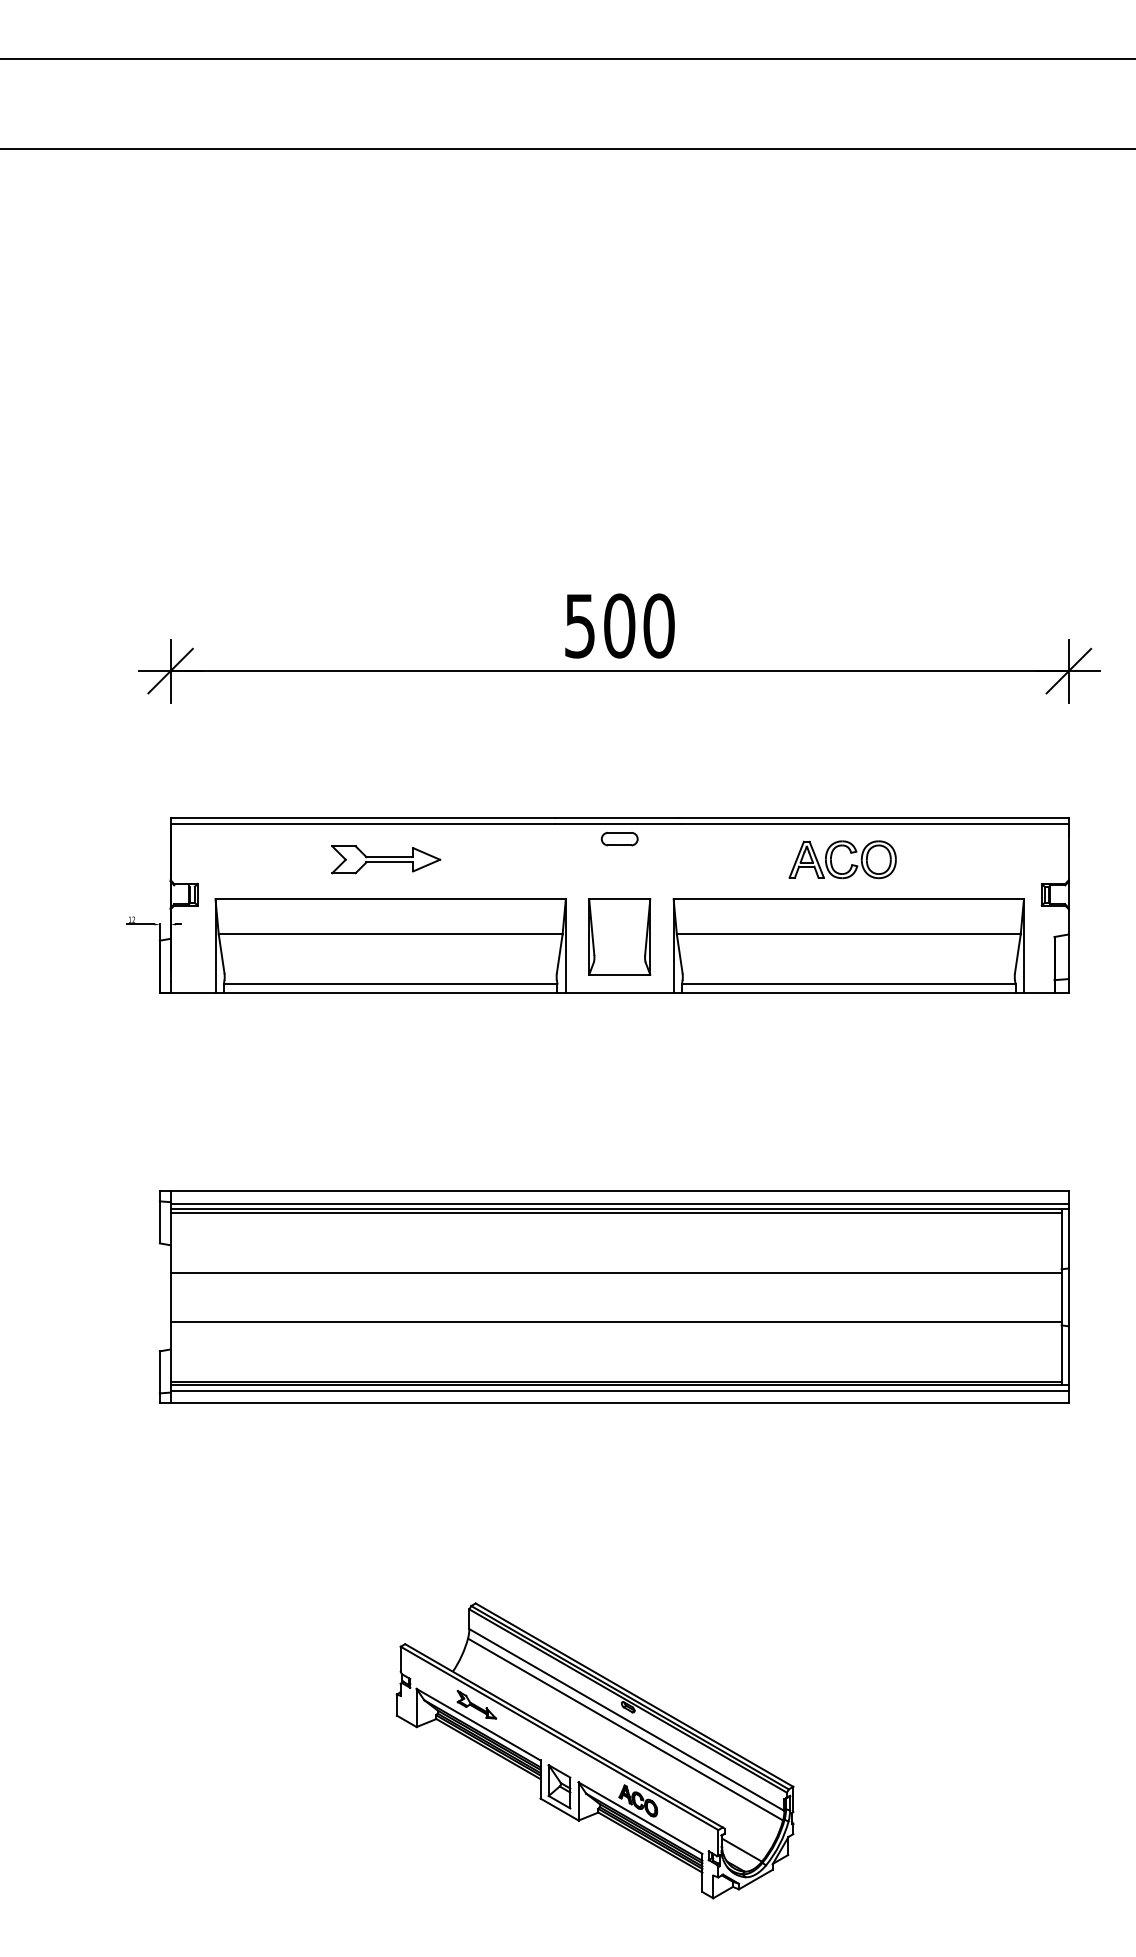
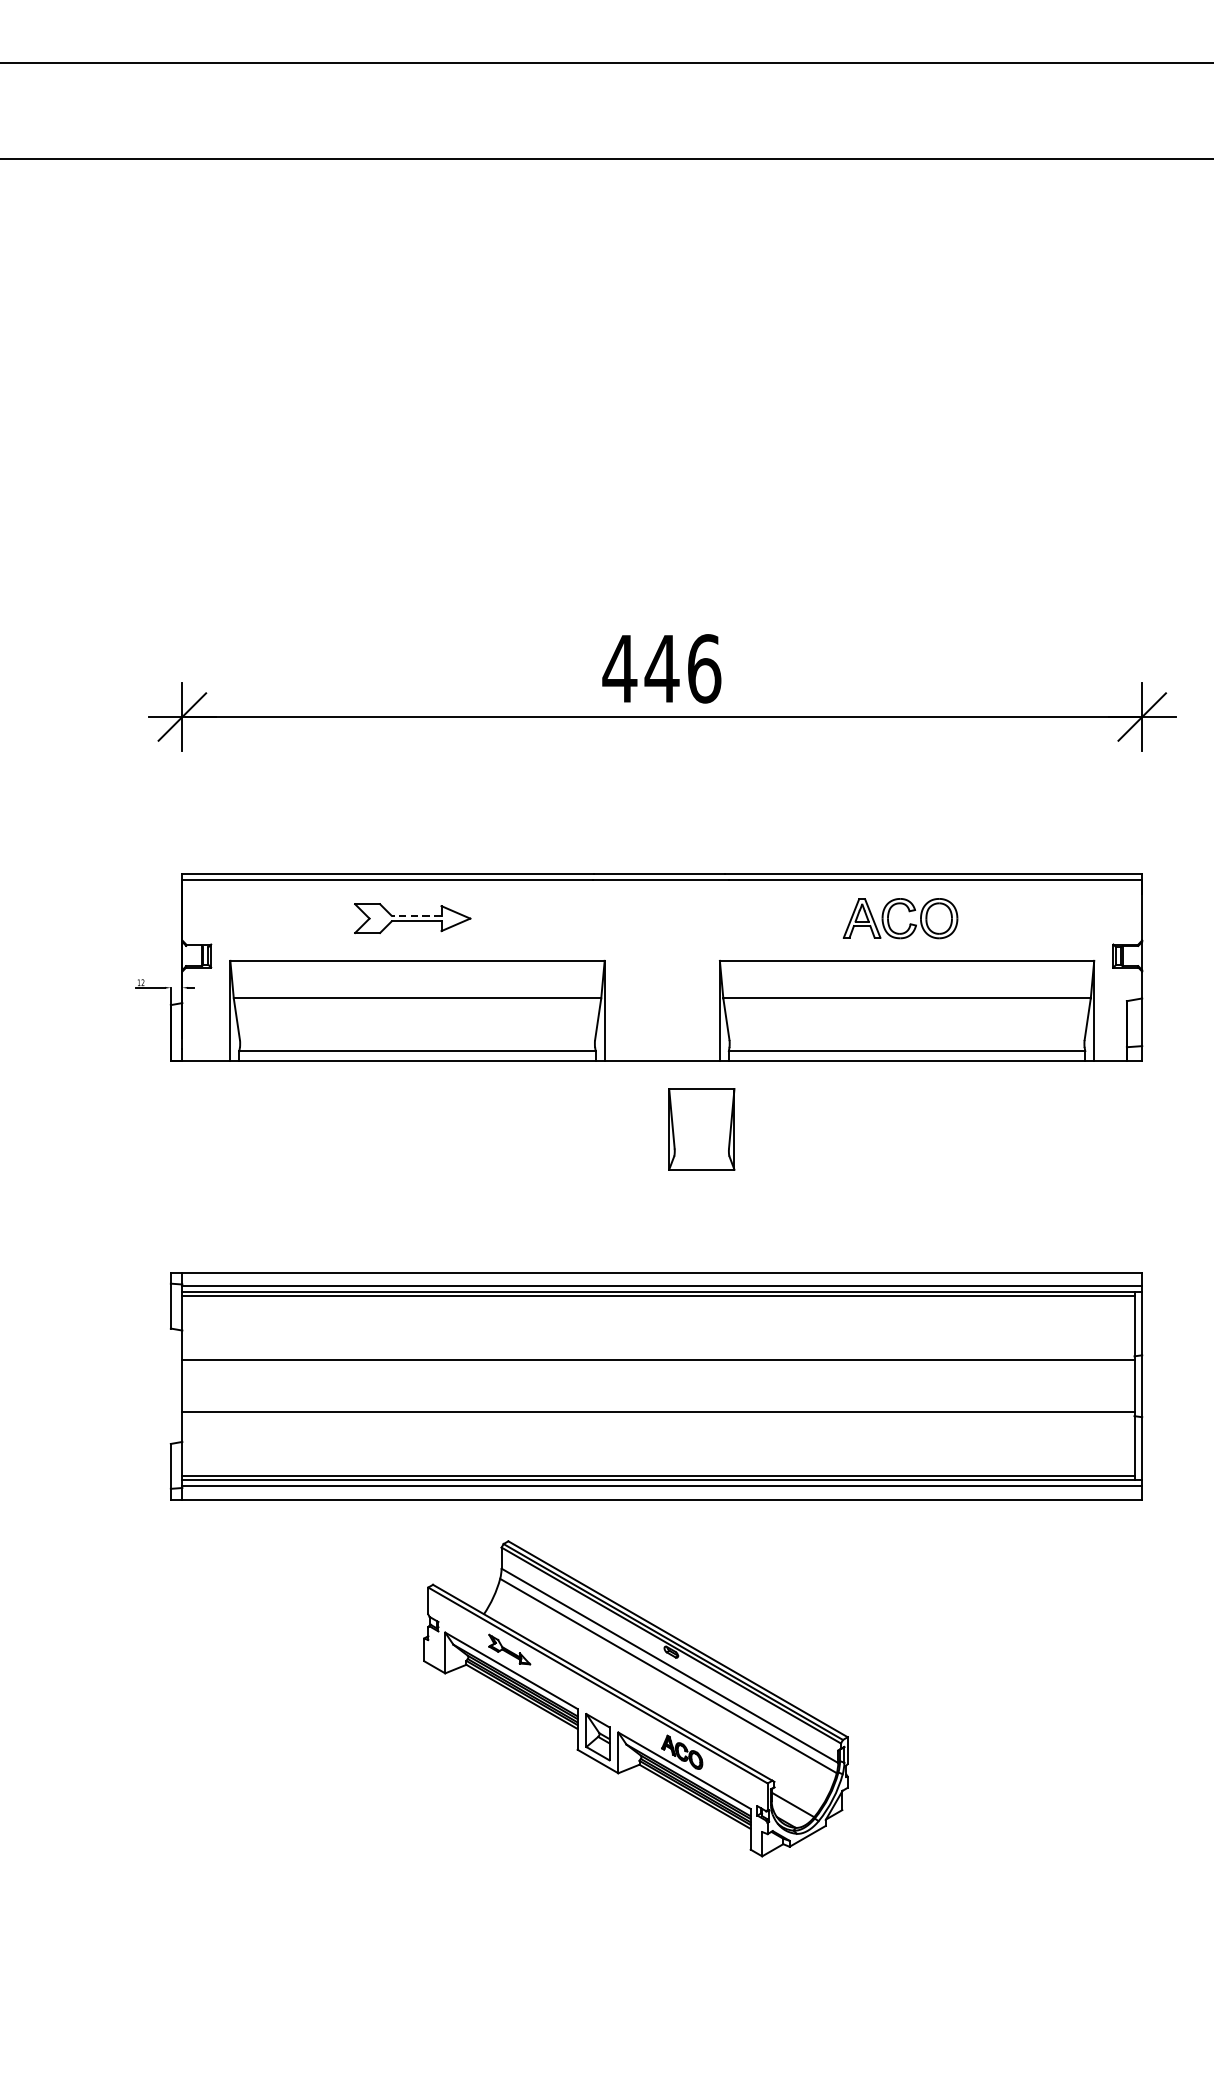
text: (619, 625) -> (662, 668), 500 -> 446
part: (619, 839) -> (662, 896), removed
line: (389, 857) -> (416, 916), solid -> dashed
part: (619, 936) -> (701, 1128), moved
part: (594, 1750) -> (635, 1698), moved

